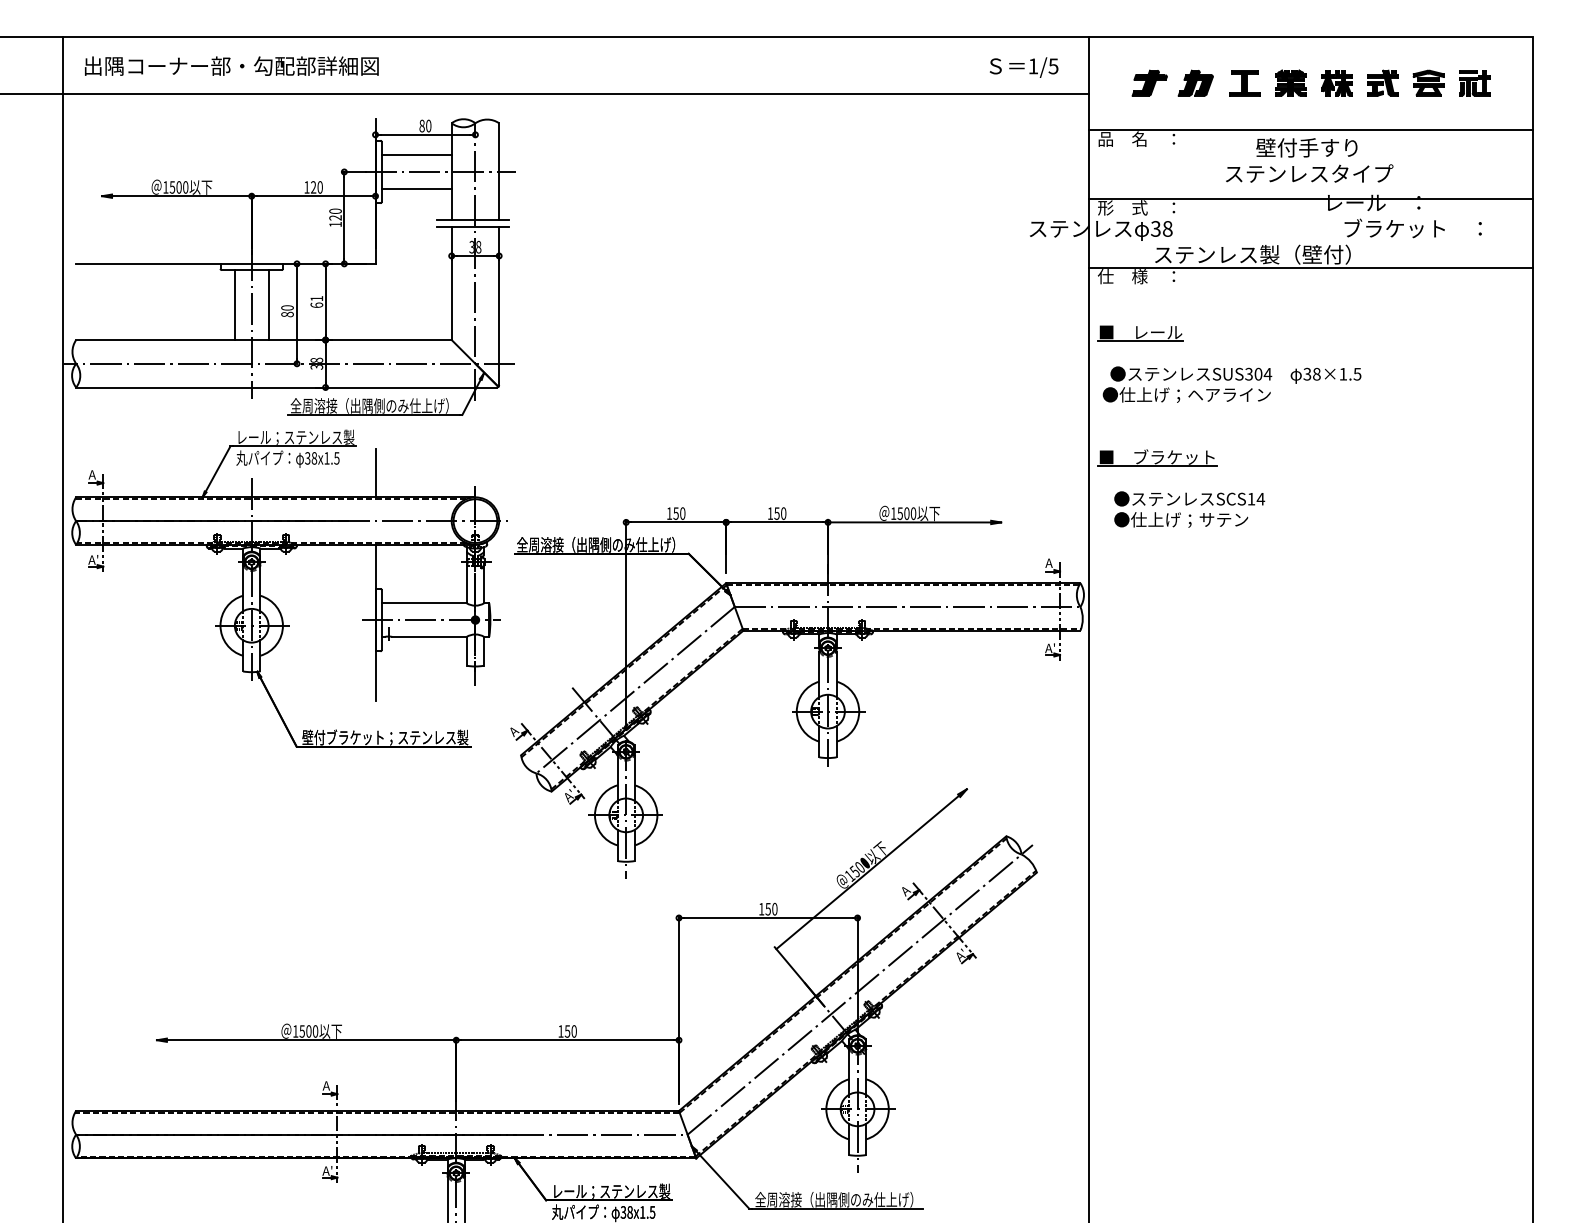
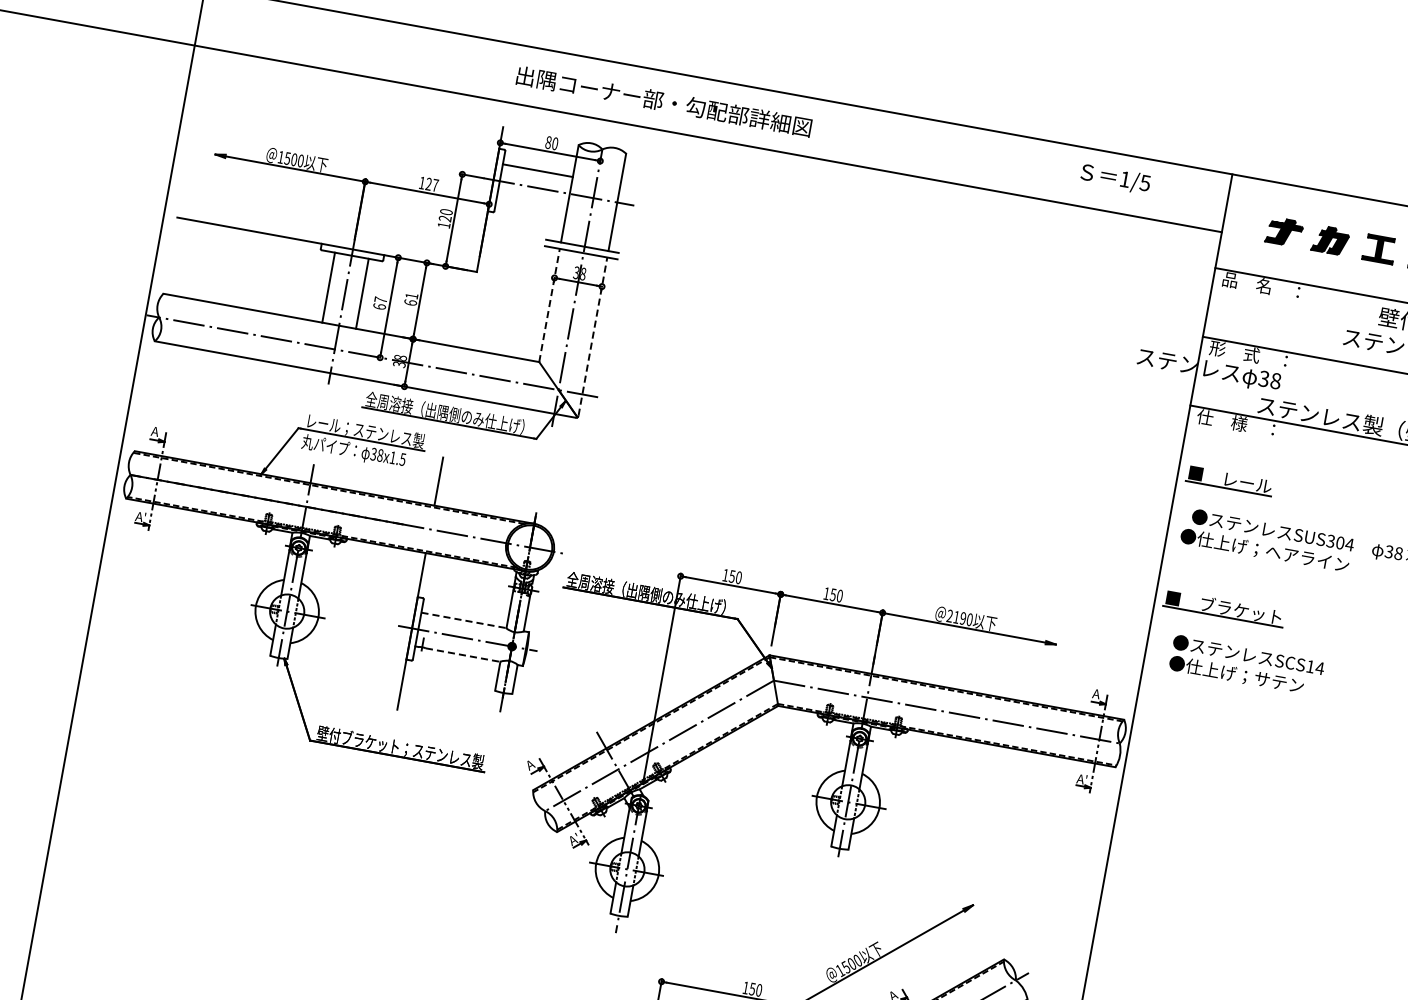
text: (231, 65) -> (664, 100), moved
text: (1023, 67) -> (1115, 178), moved
text: (319, 187) -> (434, 185), 120 -> 127
line: (416, 188) -> (531, 204), removed
line: (451, 283) -> (549, 305), solid -> dashed
line: (499, 305) -> (593, 336), solid -> dashed
text: (287, 311) -> (380, 303), 80 -> 67
text: (900, 513) -> (956, 617), 1500 -> 2190
line: (424, 603) -> (464, 620), solid -> dashed
line: (430, 636) -> (464, 654), solid -> dashed

